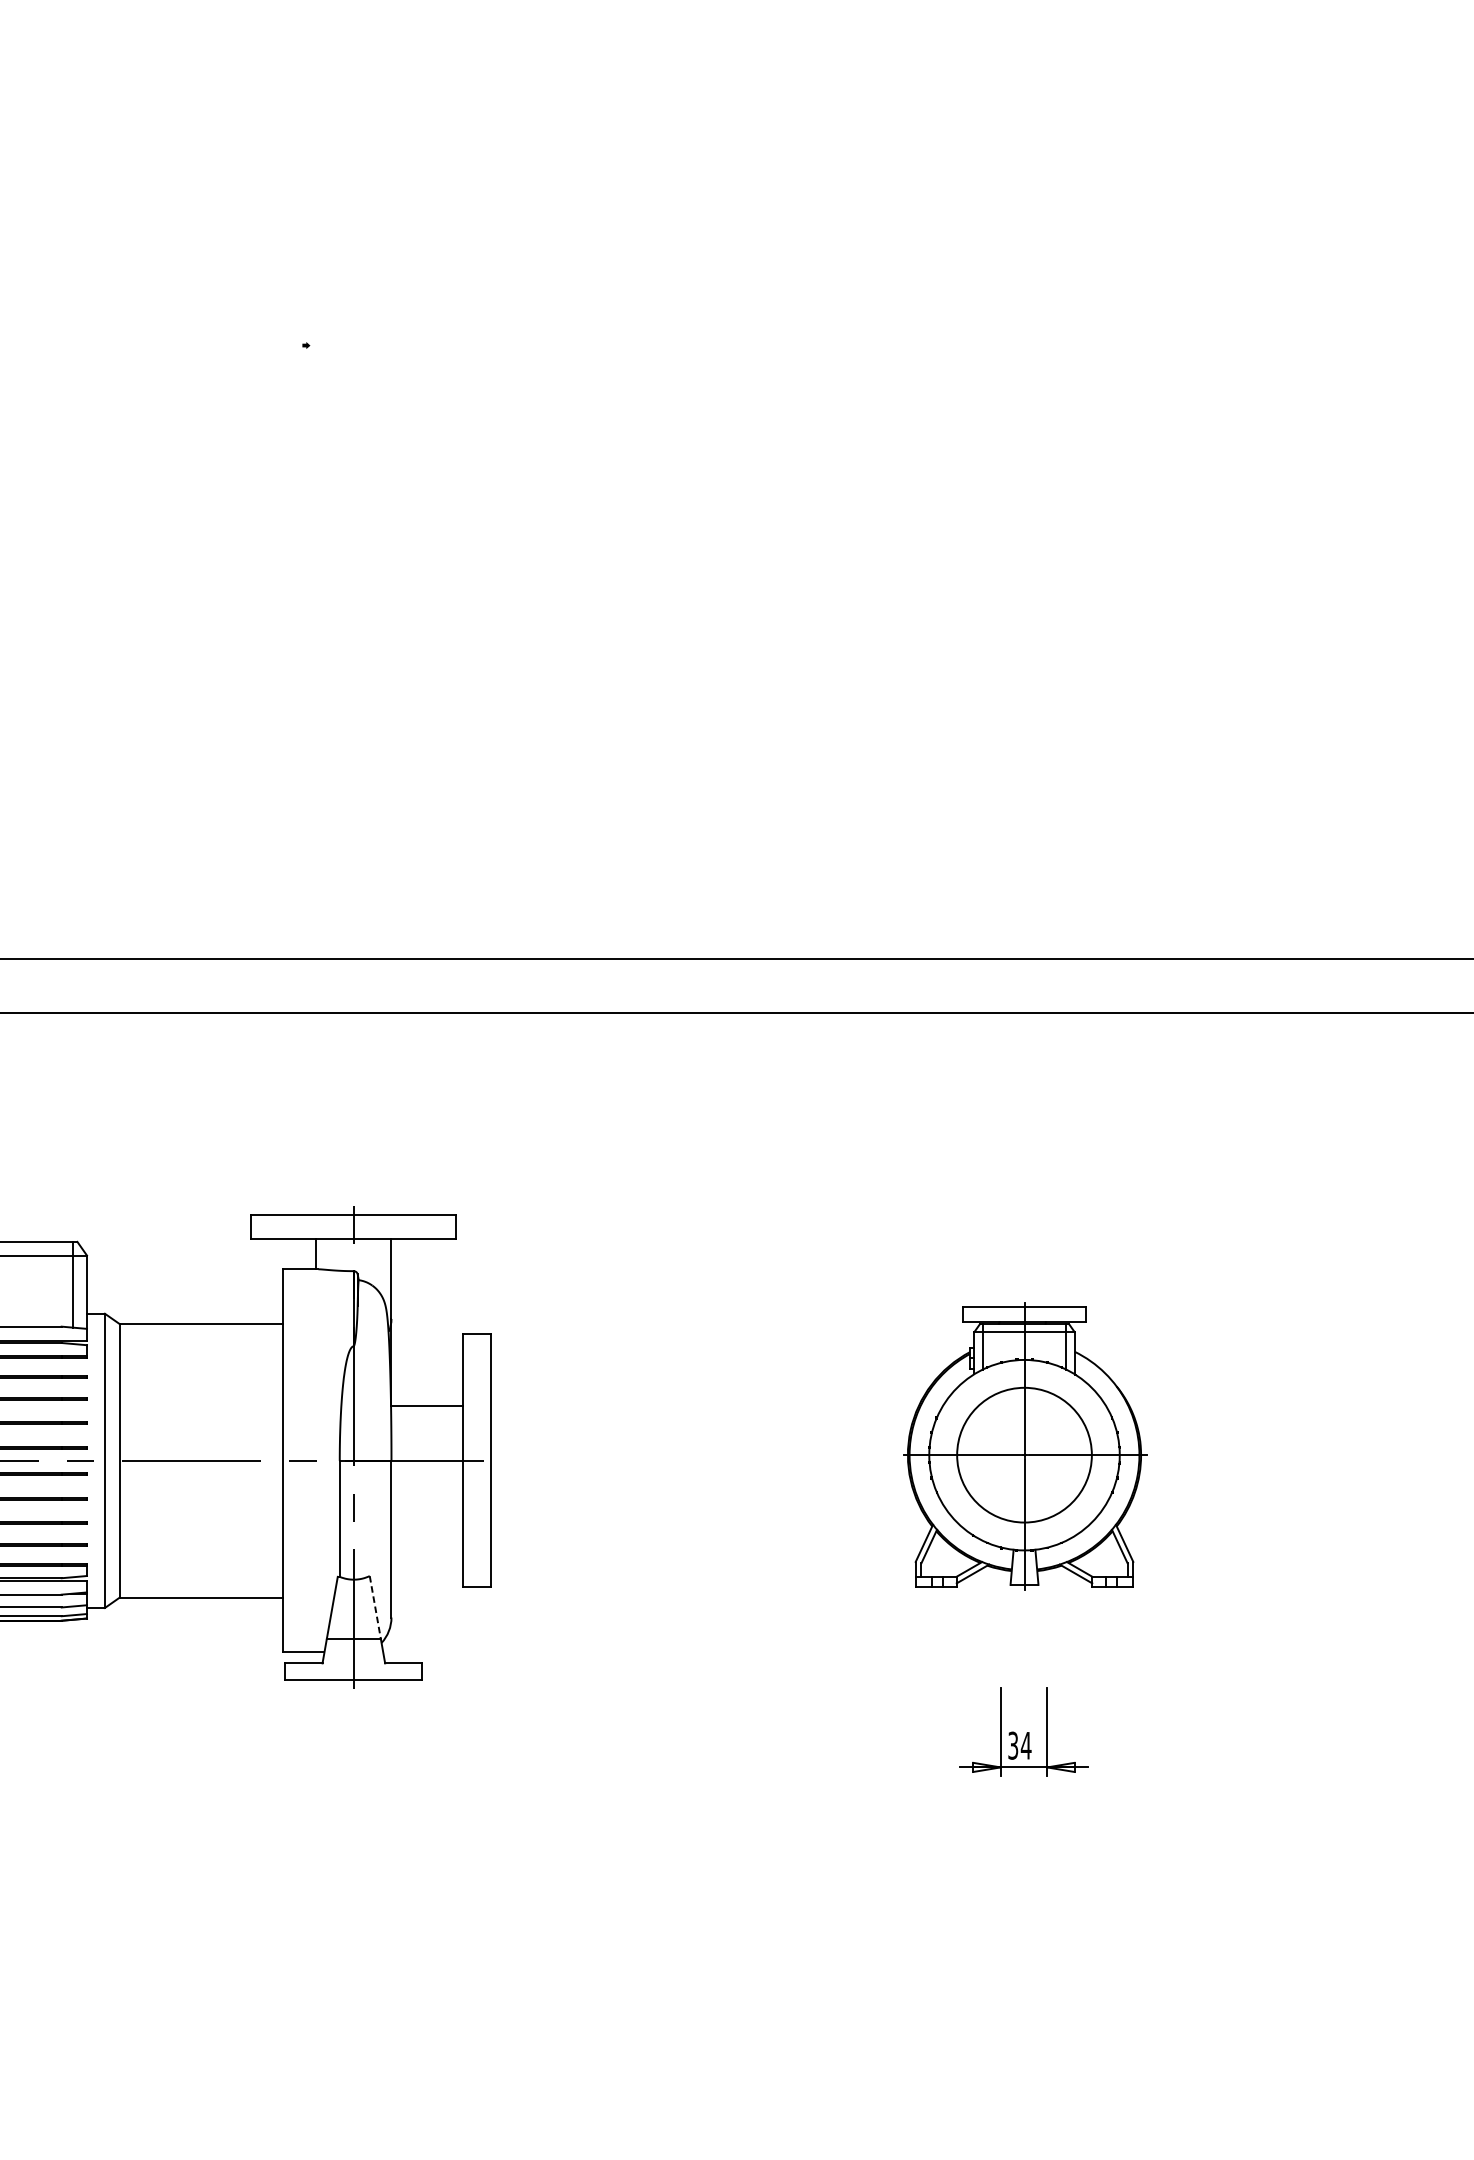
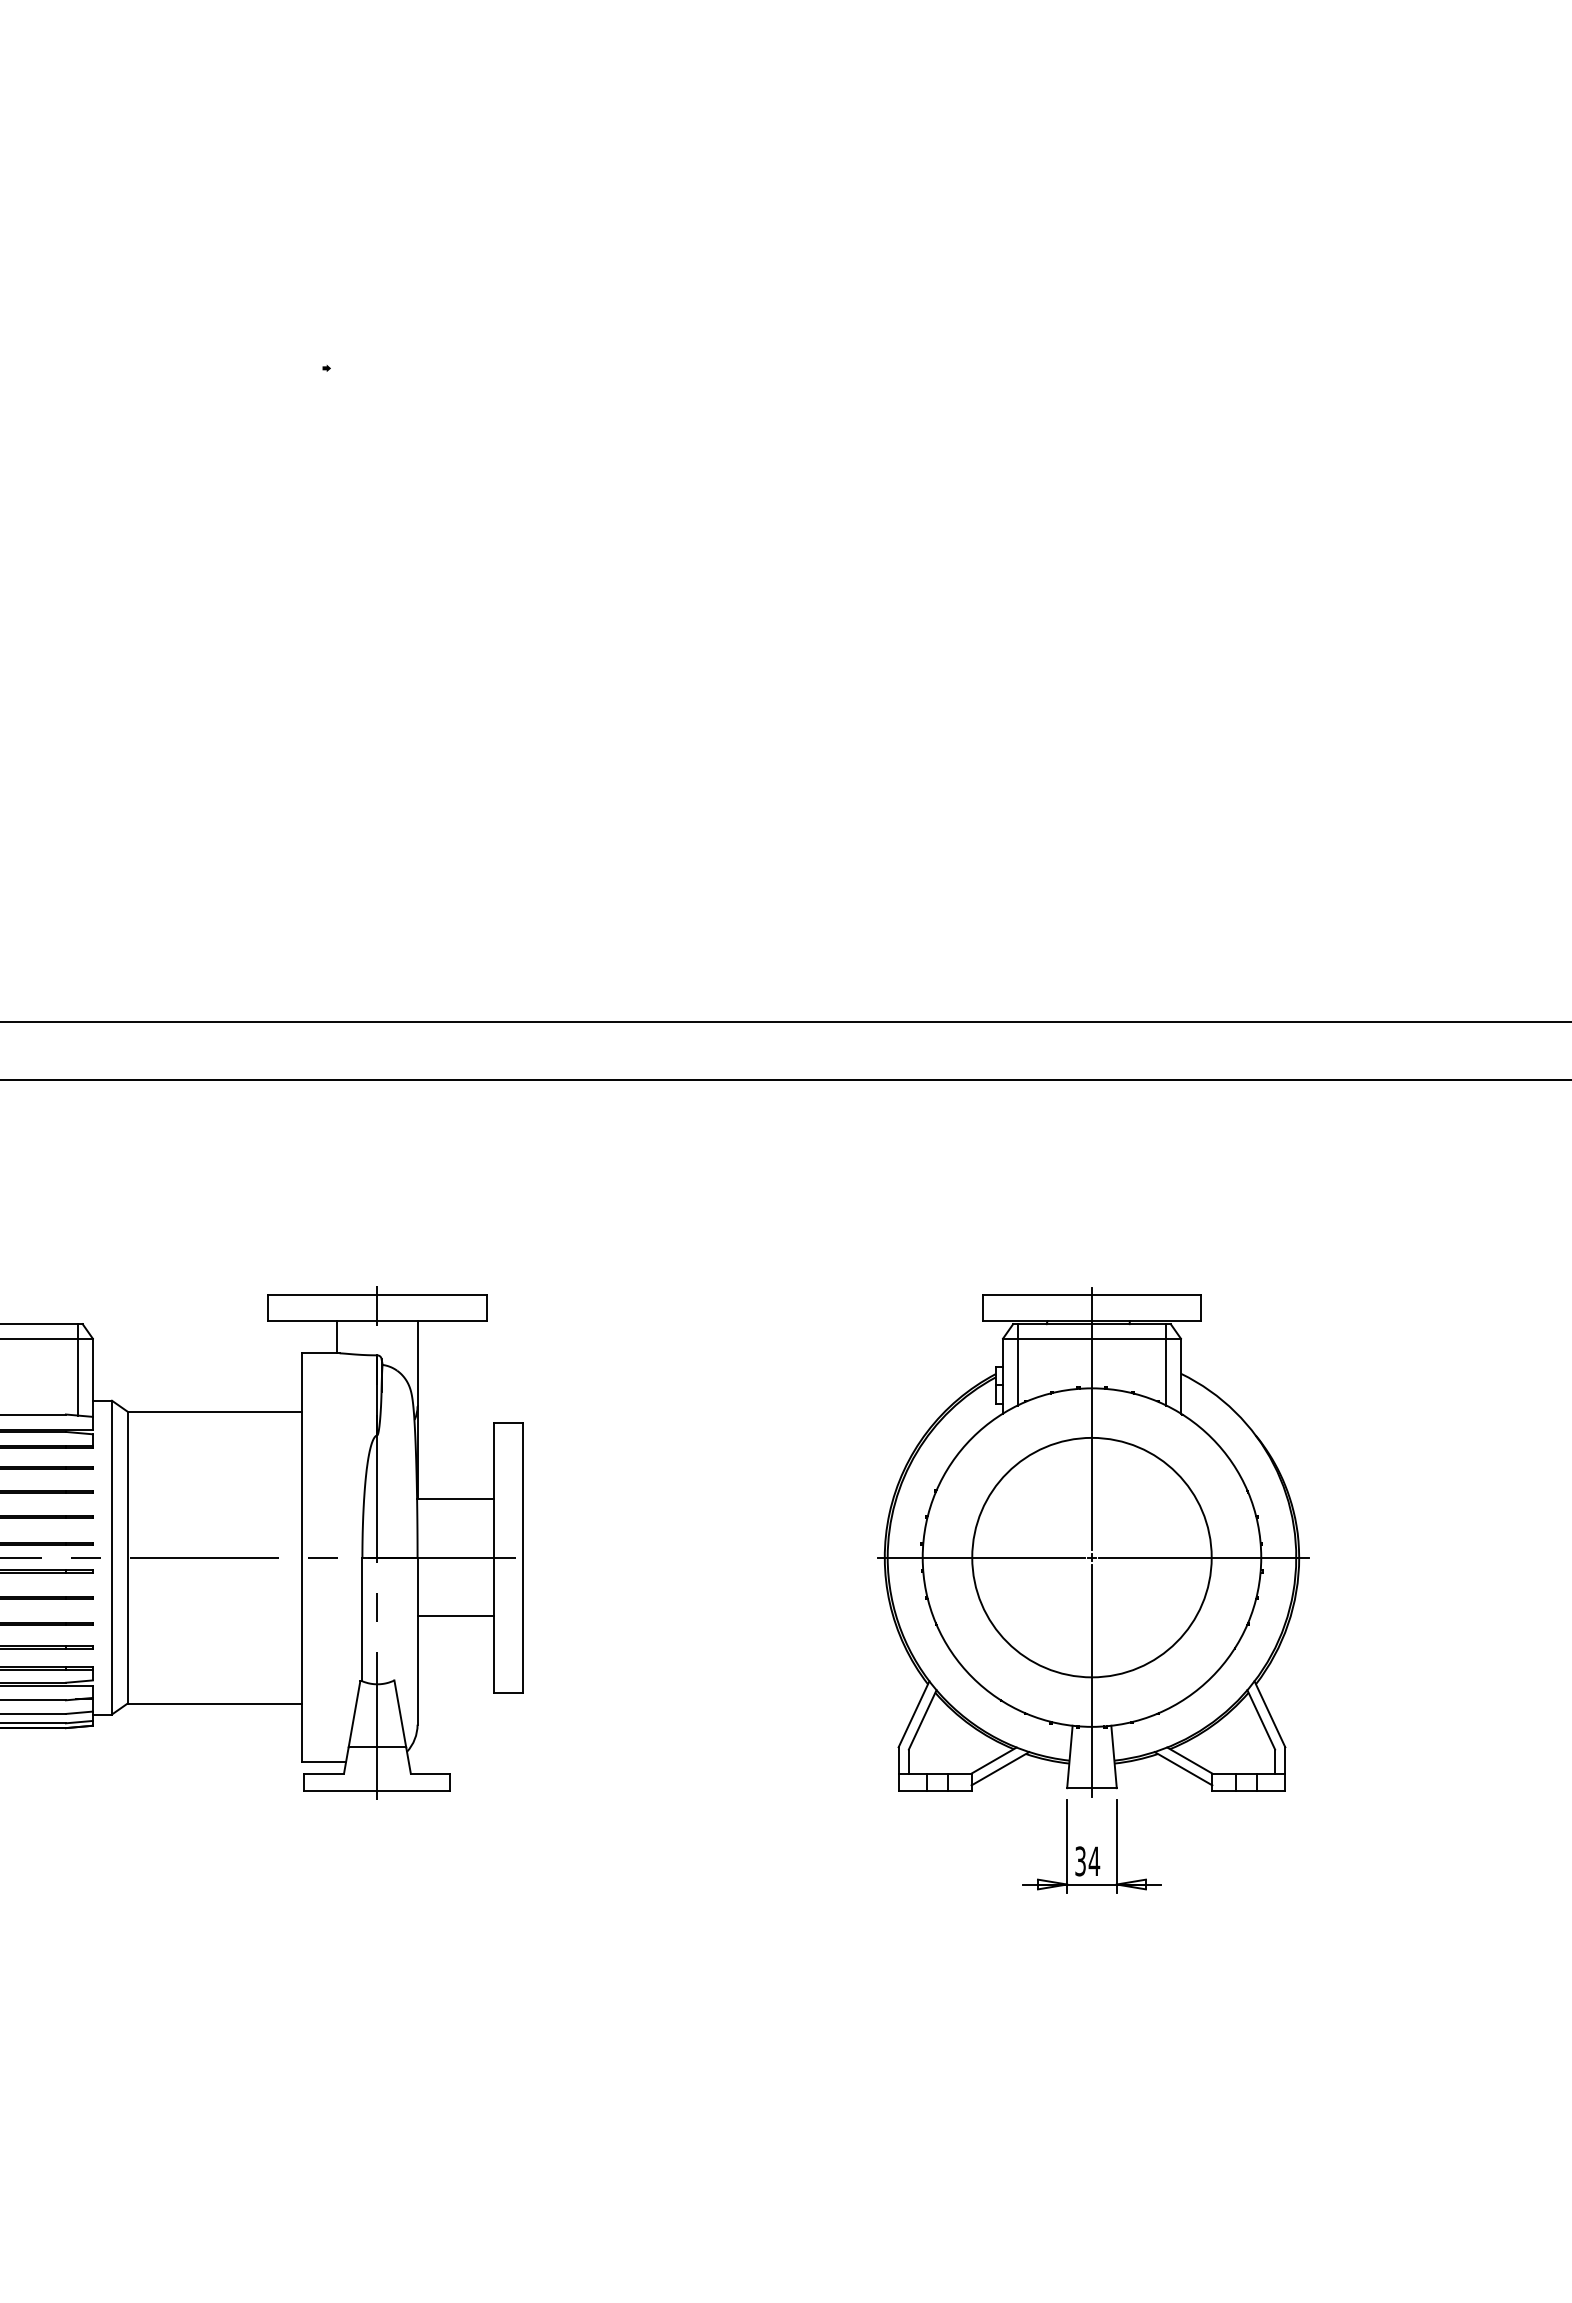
part: (1025, 1446) -> (1093, 1542), size x1.67
line: (427, 1515) -> (455, 1615), added
line: (375, 1607) -> (400, 1713), dashed -> solid

